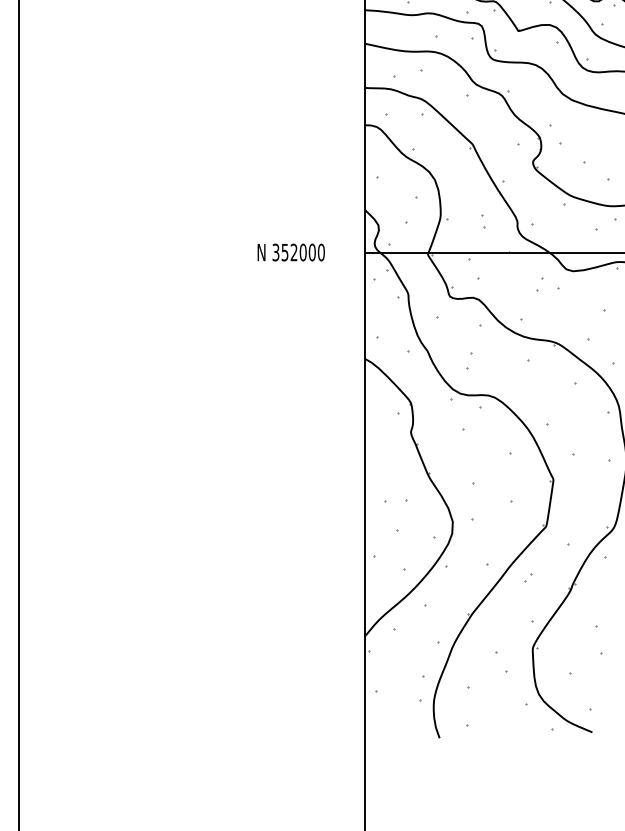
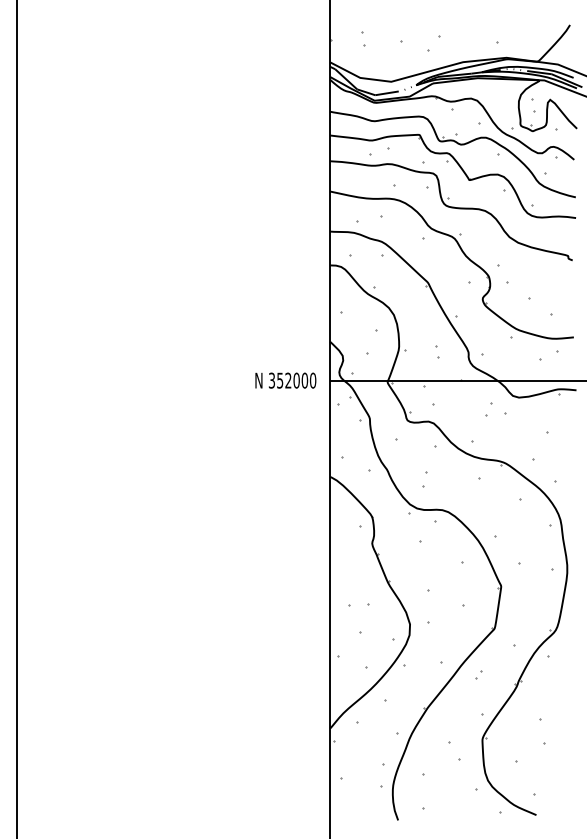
text: (290, 252) -> (285, 380), moved

